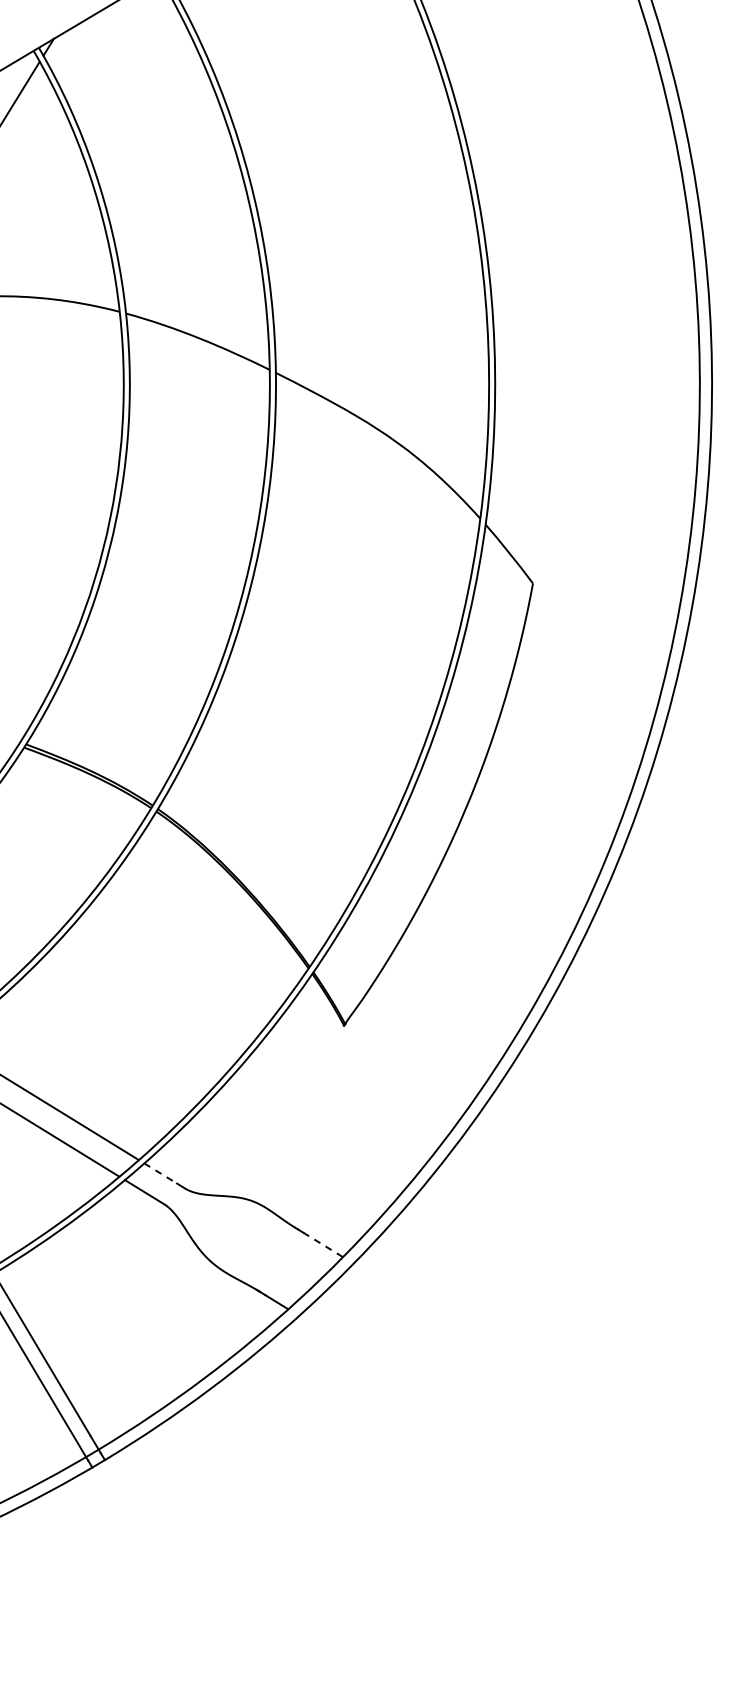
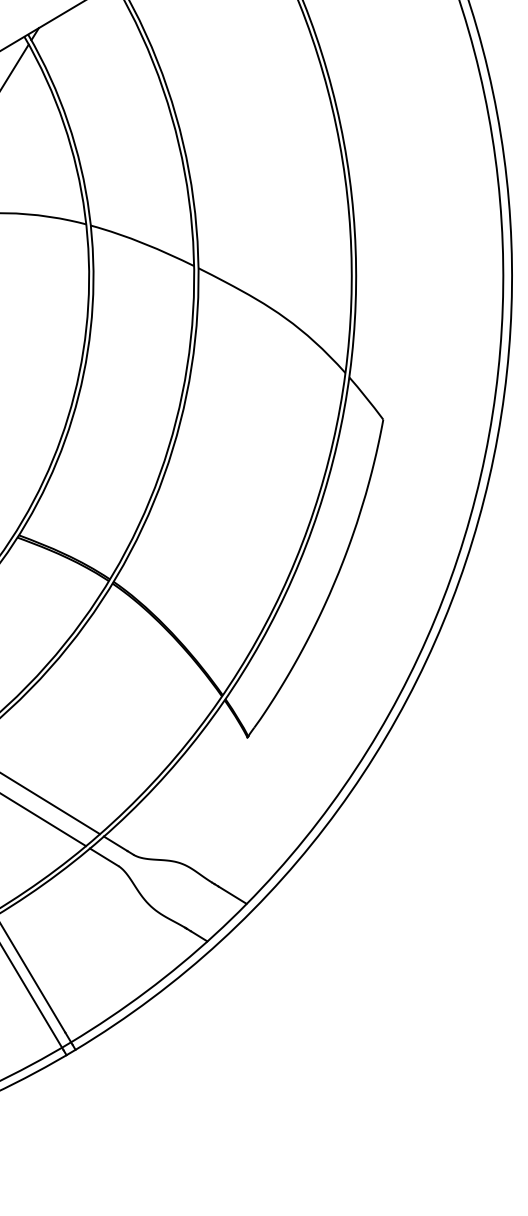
line: (161, 1173) -> (116, 843), dashed -> solid
line: (322, 1244) -> (232, 894), dashed -> solid

